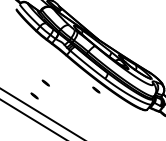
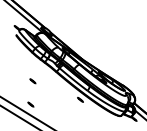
part: (45, 83) -> (32, 81), moved

